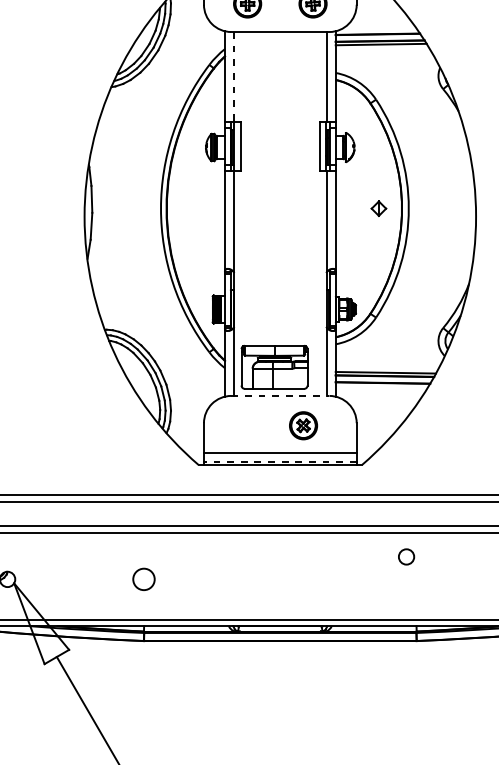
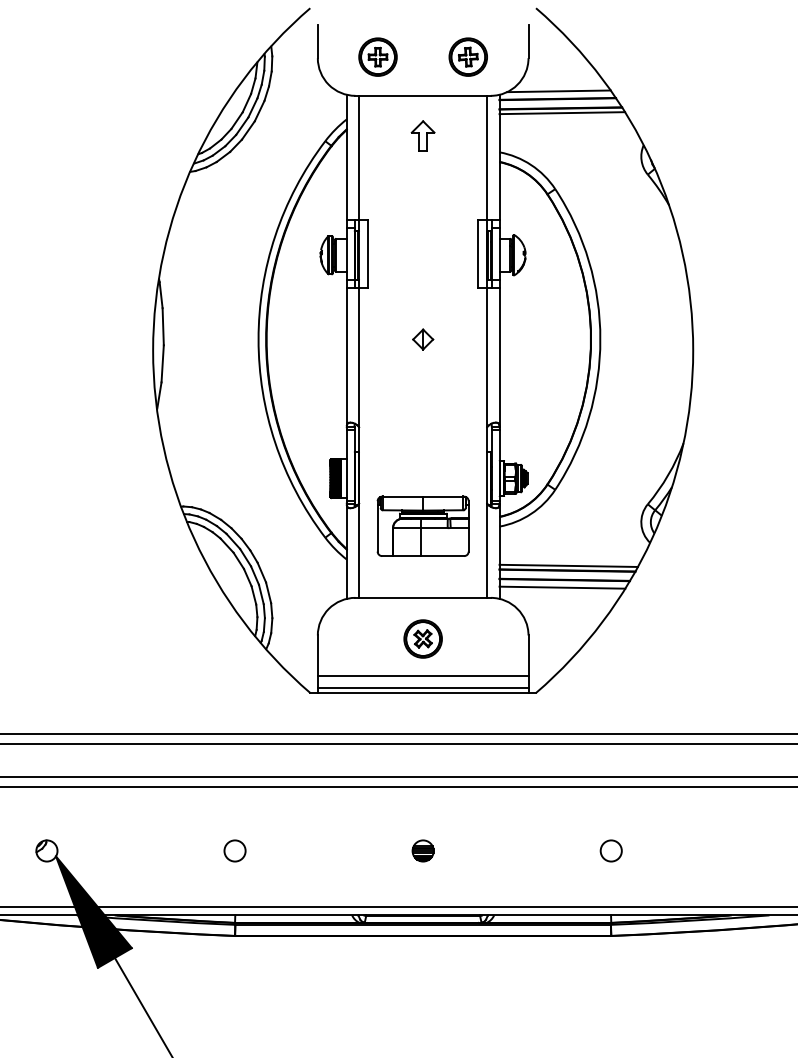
line: (378, 28) -> (558, 91), added
part: (279, 60) -> (422, 135), added
line: (234, 77) -> (359, 158), dashed -> solid
part: (379, 208) -> (423, 339), moved
part: (274, 366) -> (422, 525), moved
line: (381, 388) -> (562, 587), added
line: (280, 395) -> (423, 597), dashed -> solid
part: (303, 425) -> (422, 638), moved
line: (279, 461) -> (422, 688), dashed -> solid
circle: (405, 556) -> (610, 850), moved
circle: (143, 579) -> (234, 850), size x0.71
part: (279, 579) -> (422, 850), added
fill: (41, 623) -> (93, 911), added

